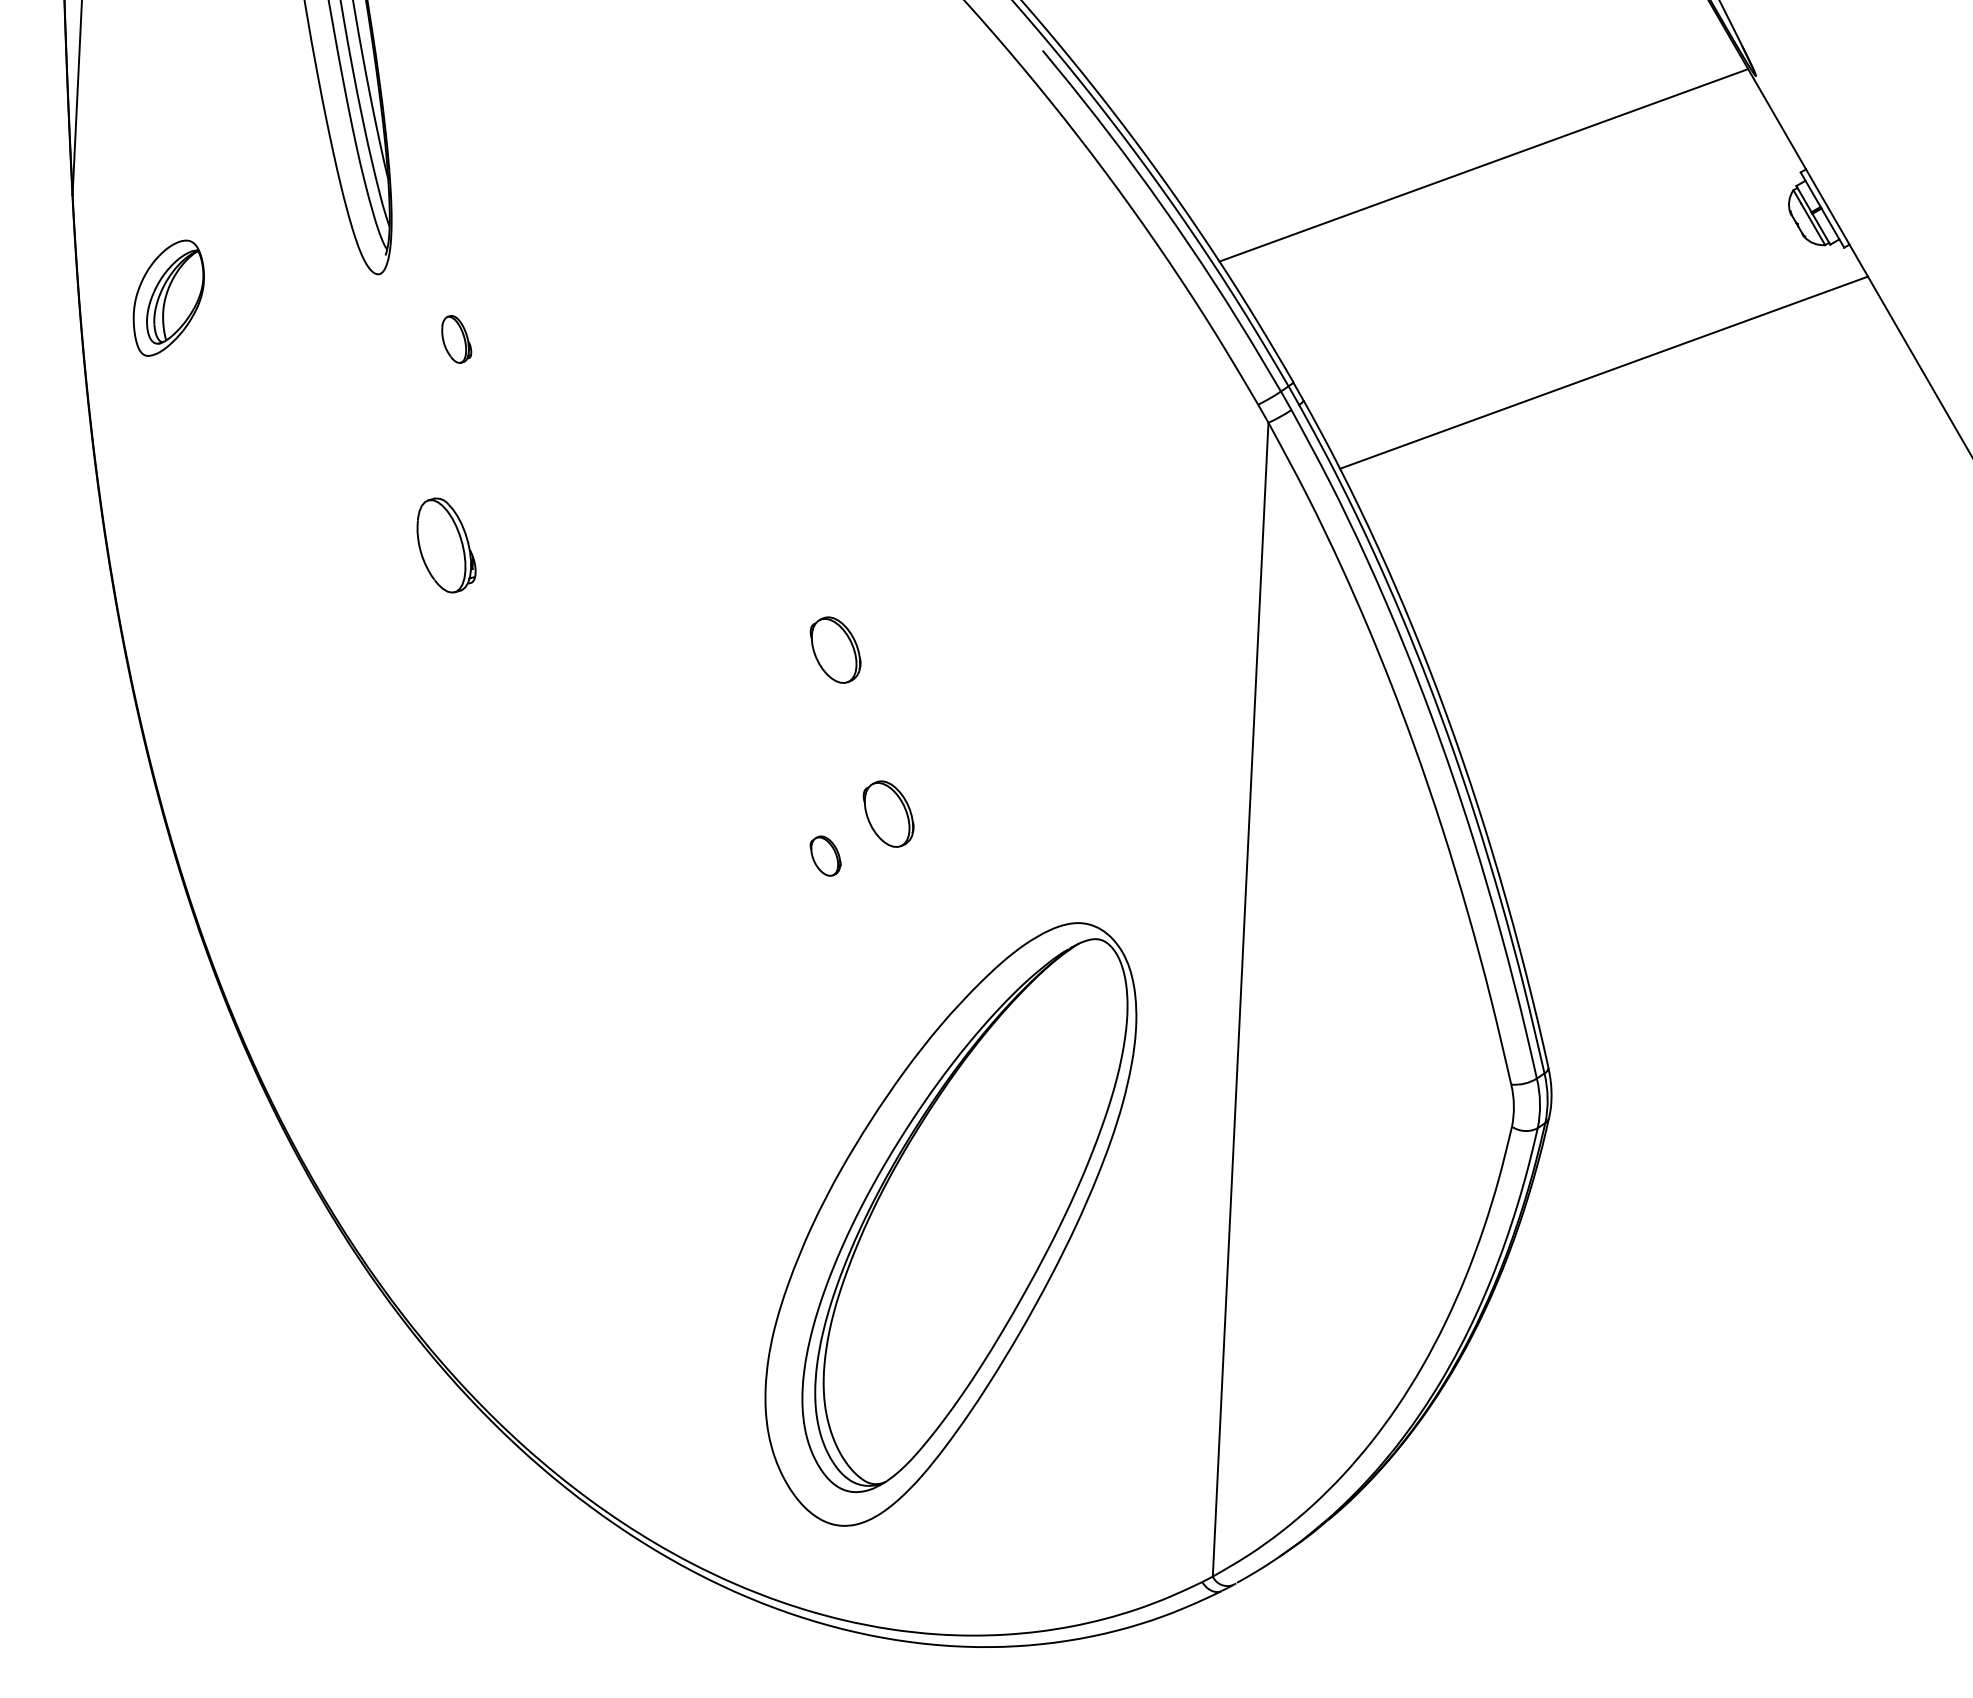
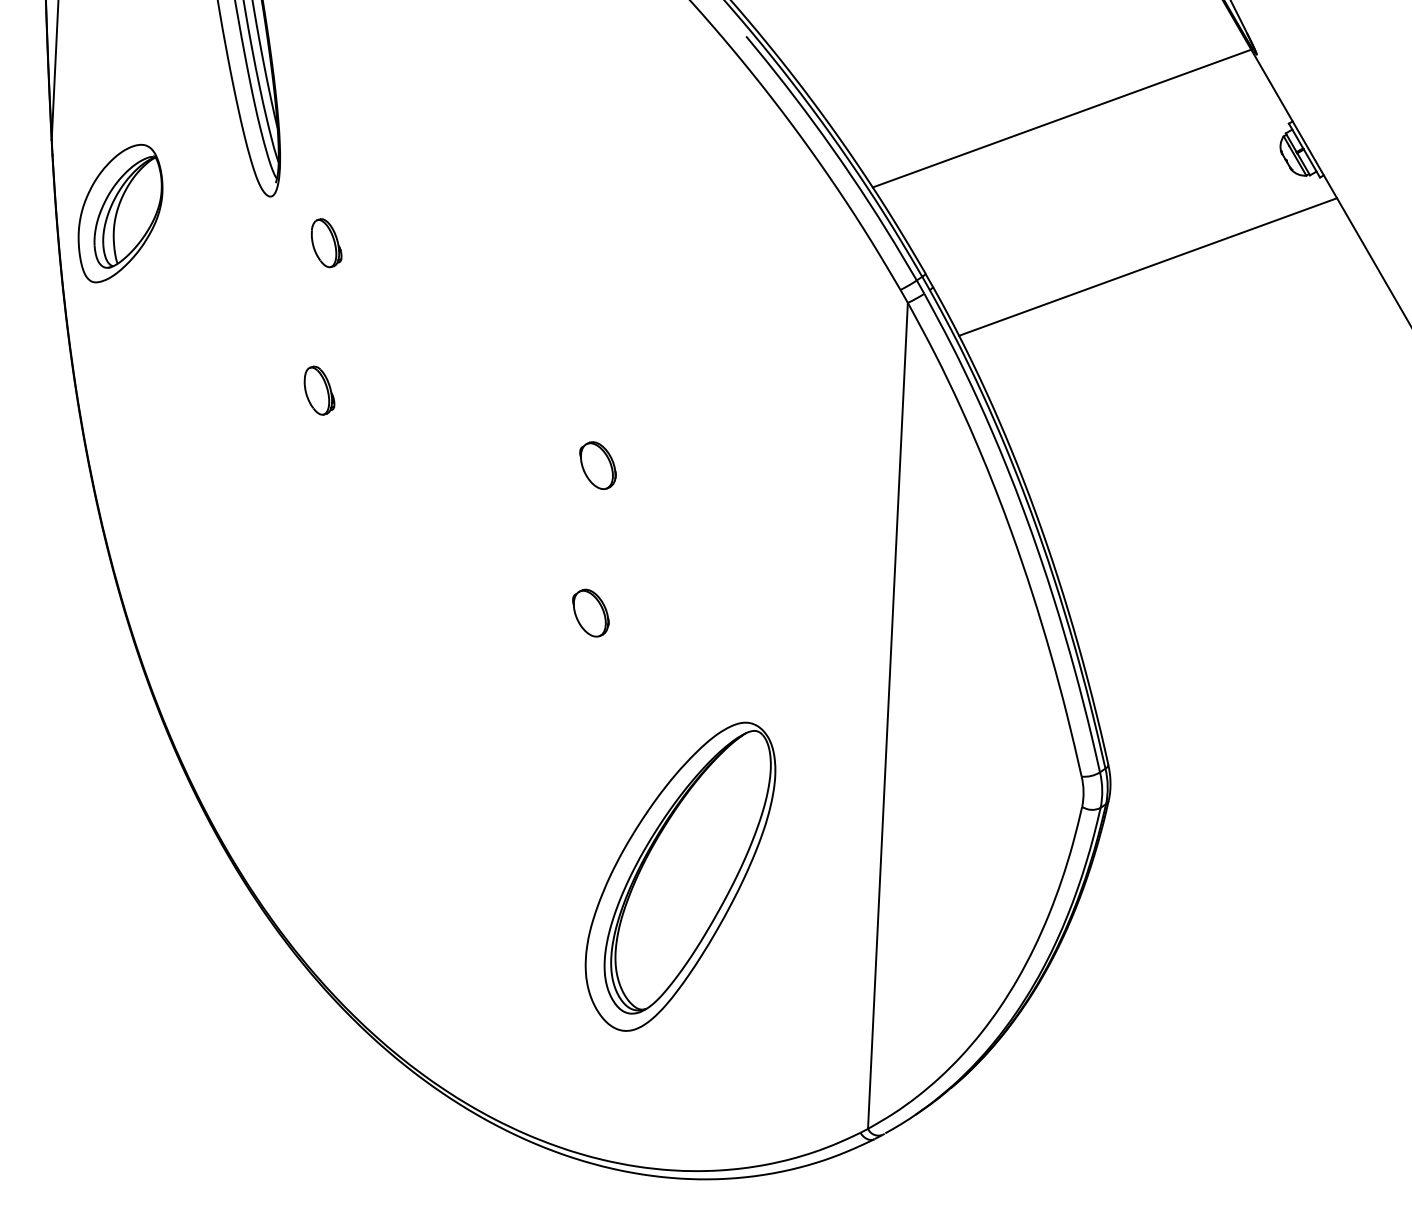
part: (168, 298) -> (120, 213), size x1.67
part: (456, 339) -> (326, 243), size x1.43
part: (446, 545) -> (319, 390), size x0.71
part: (888, 813) -> (635, 582), removed
part: (825, 855) -> (590, 612), size x1.67
part: (950, 1224) -> (680, 876), size x0.71

